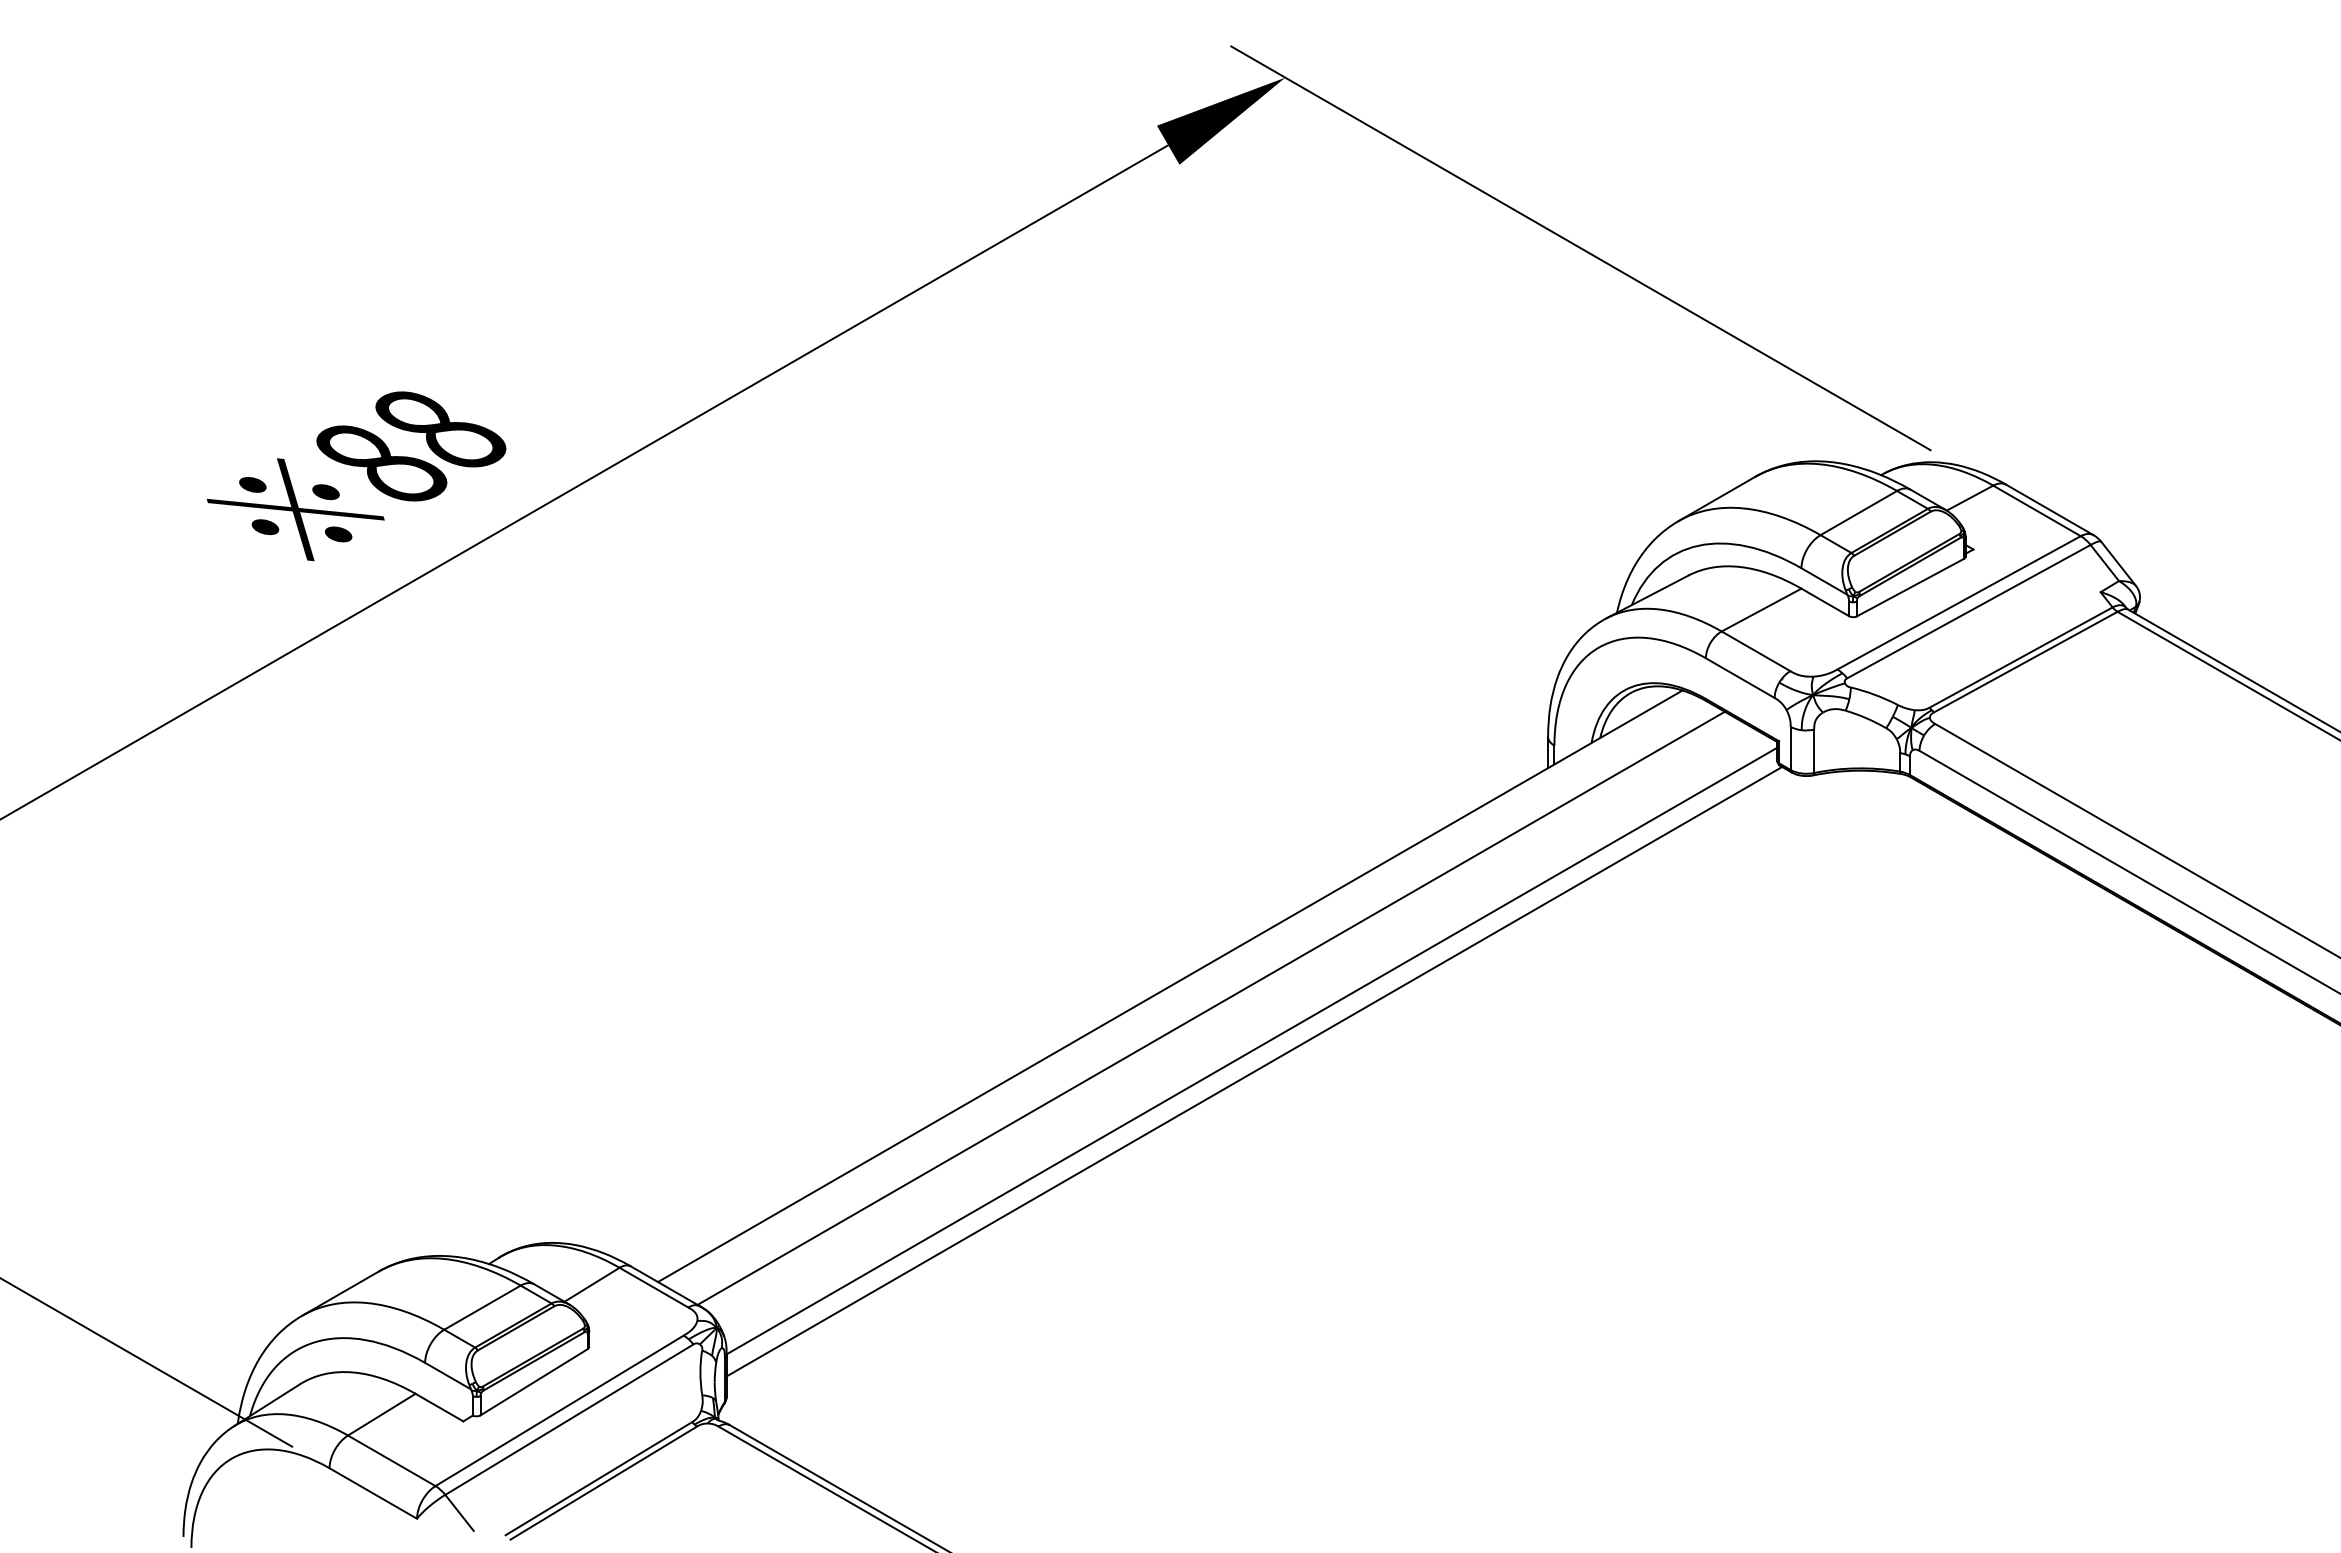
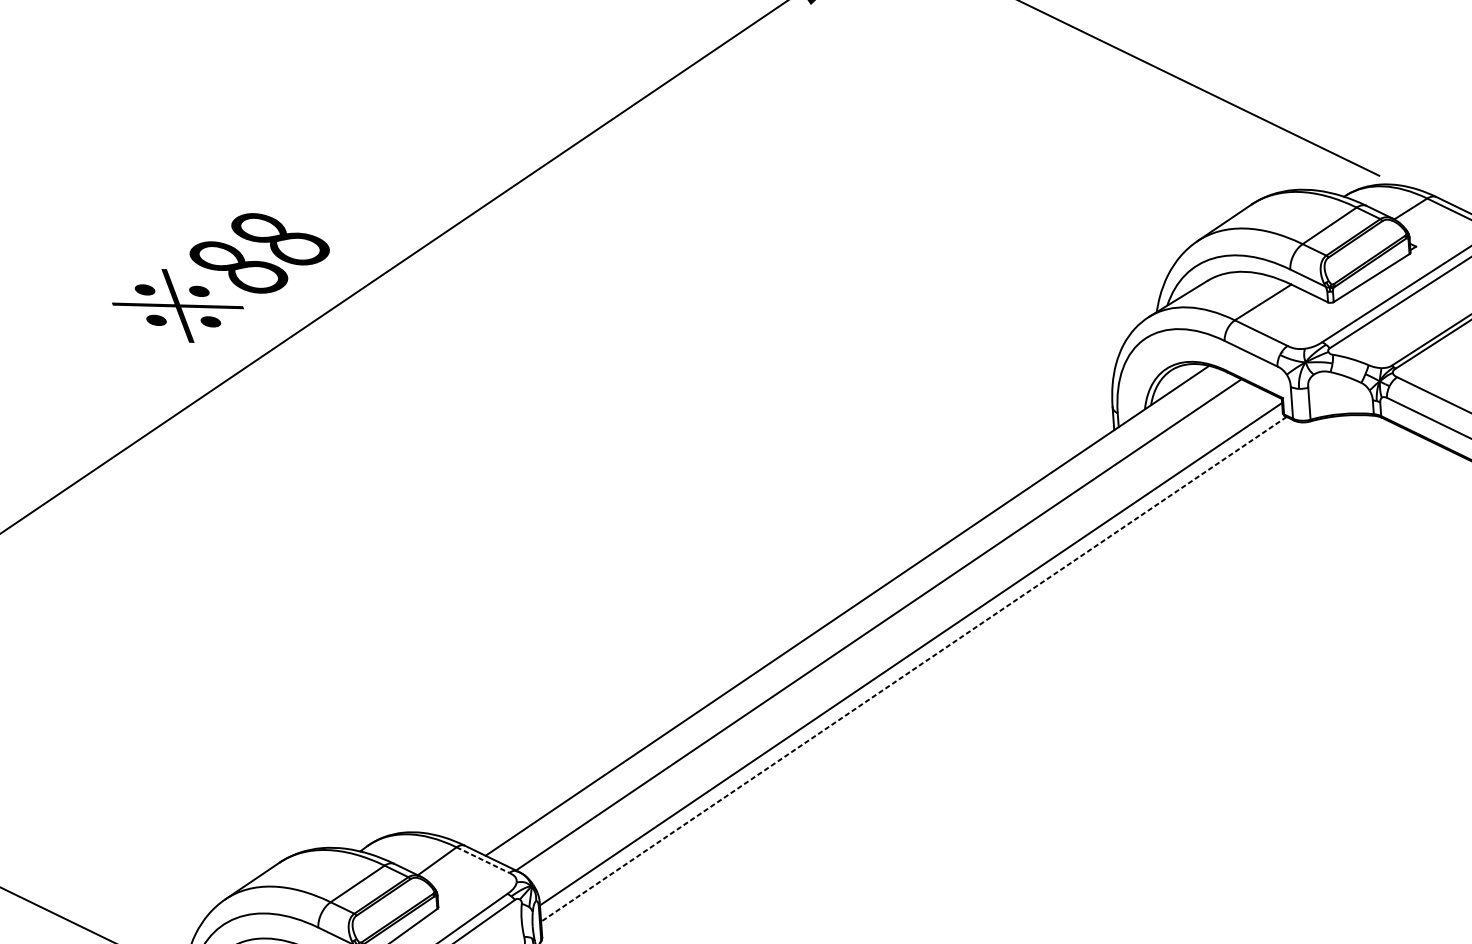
line: (1253, 1071) -> (913, 669), solid -> dashed
line: (653, 1287) -> (482, 860), solid -> dashed

